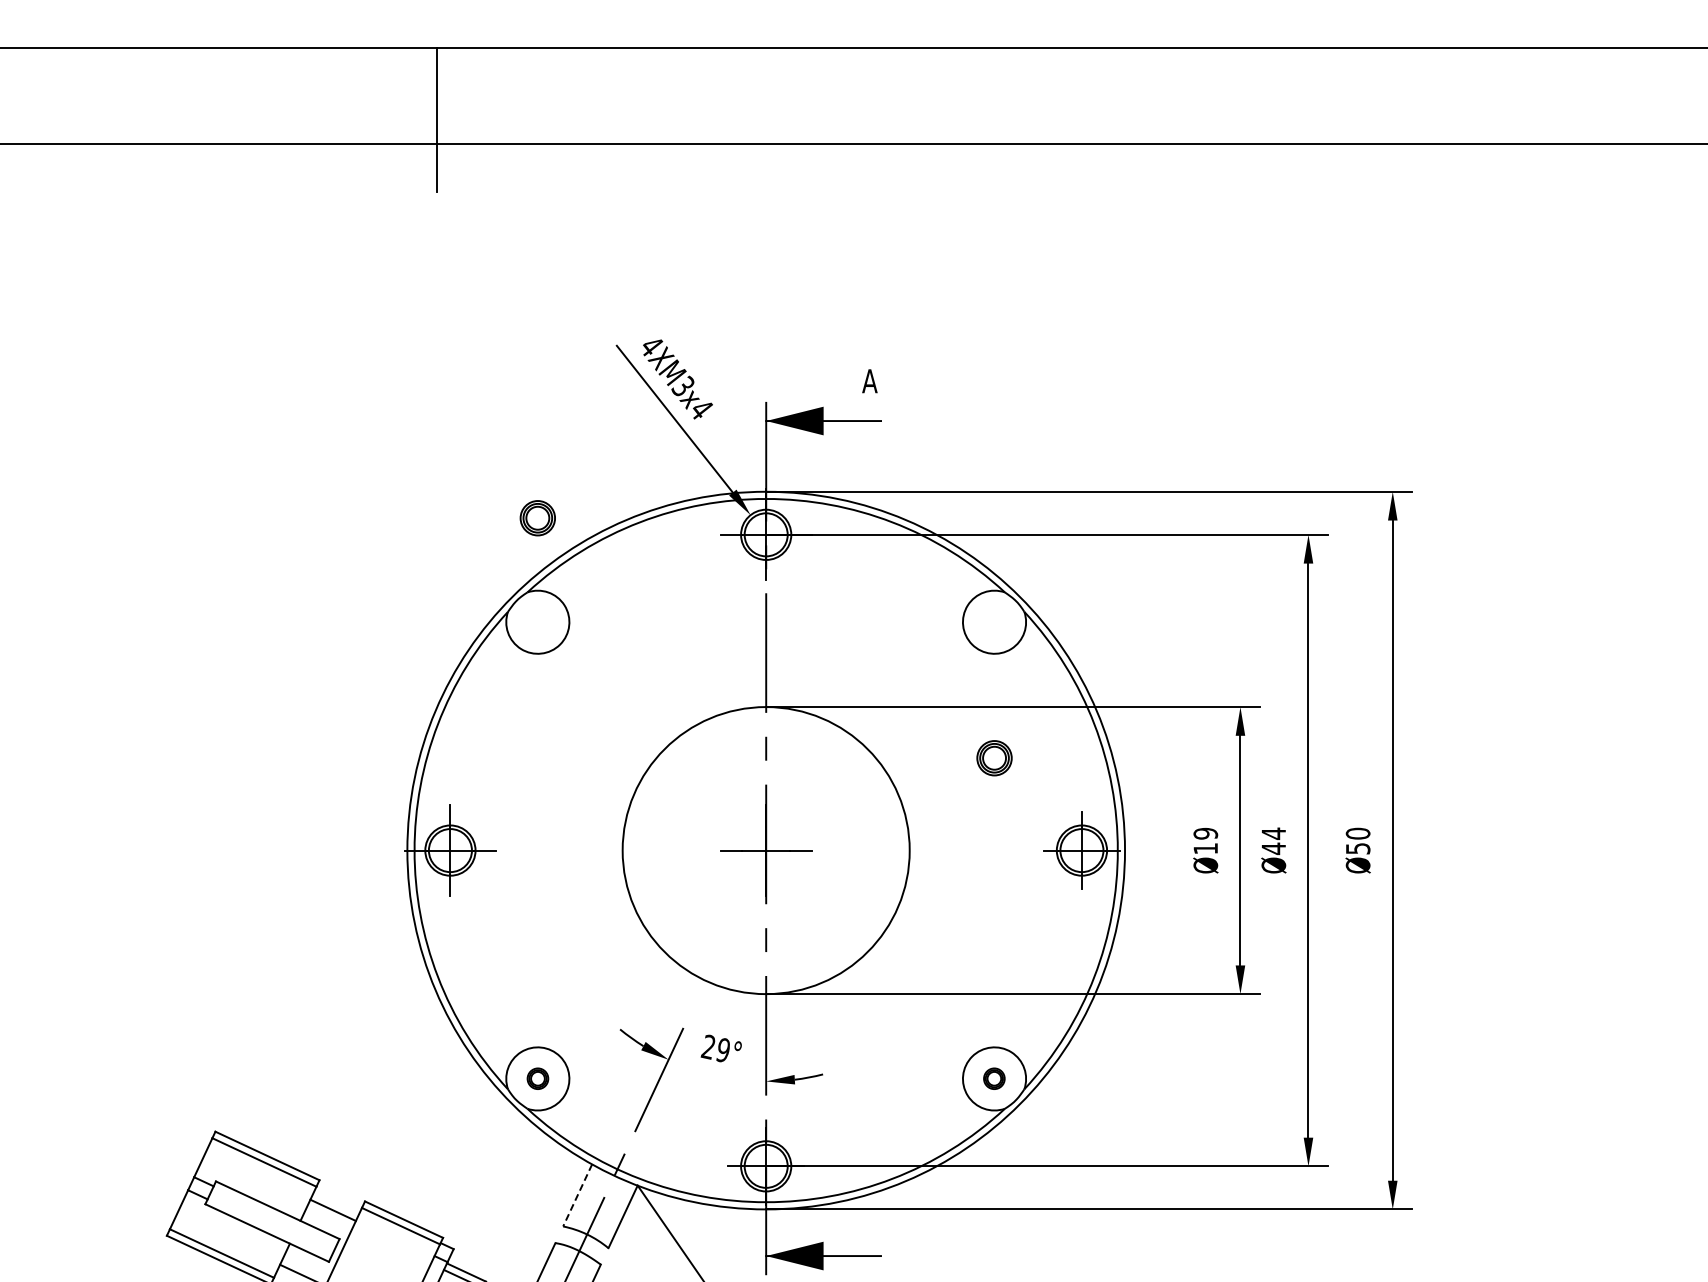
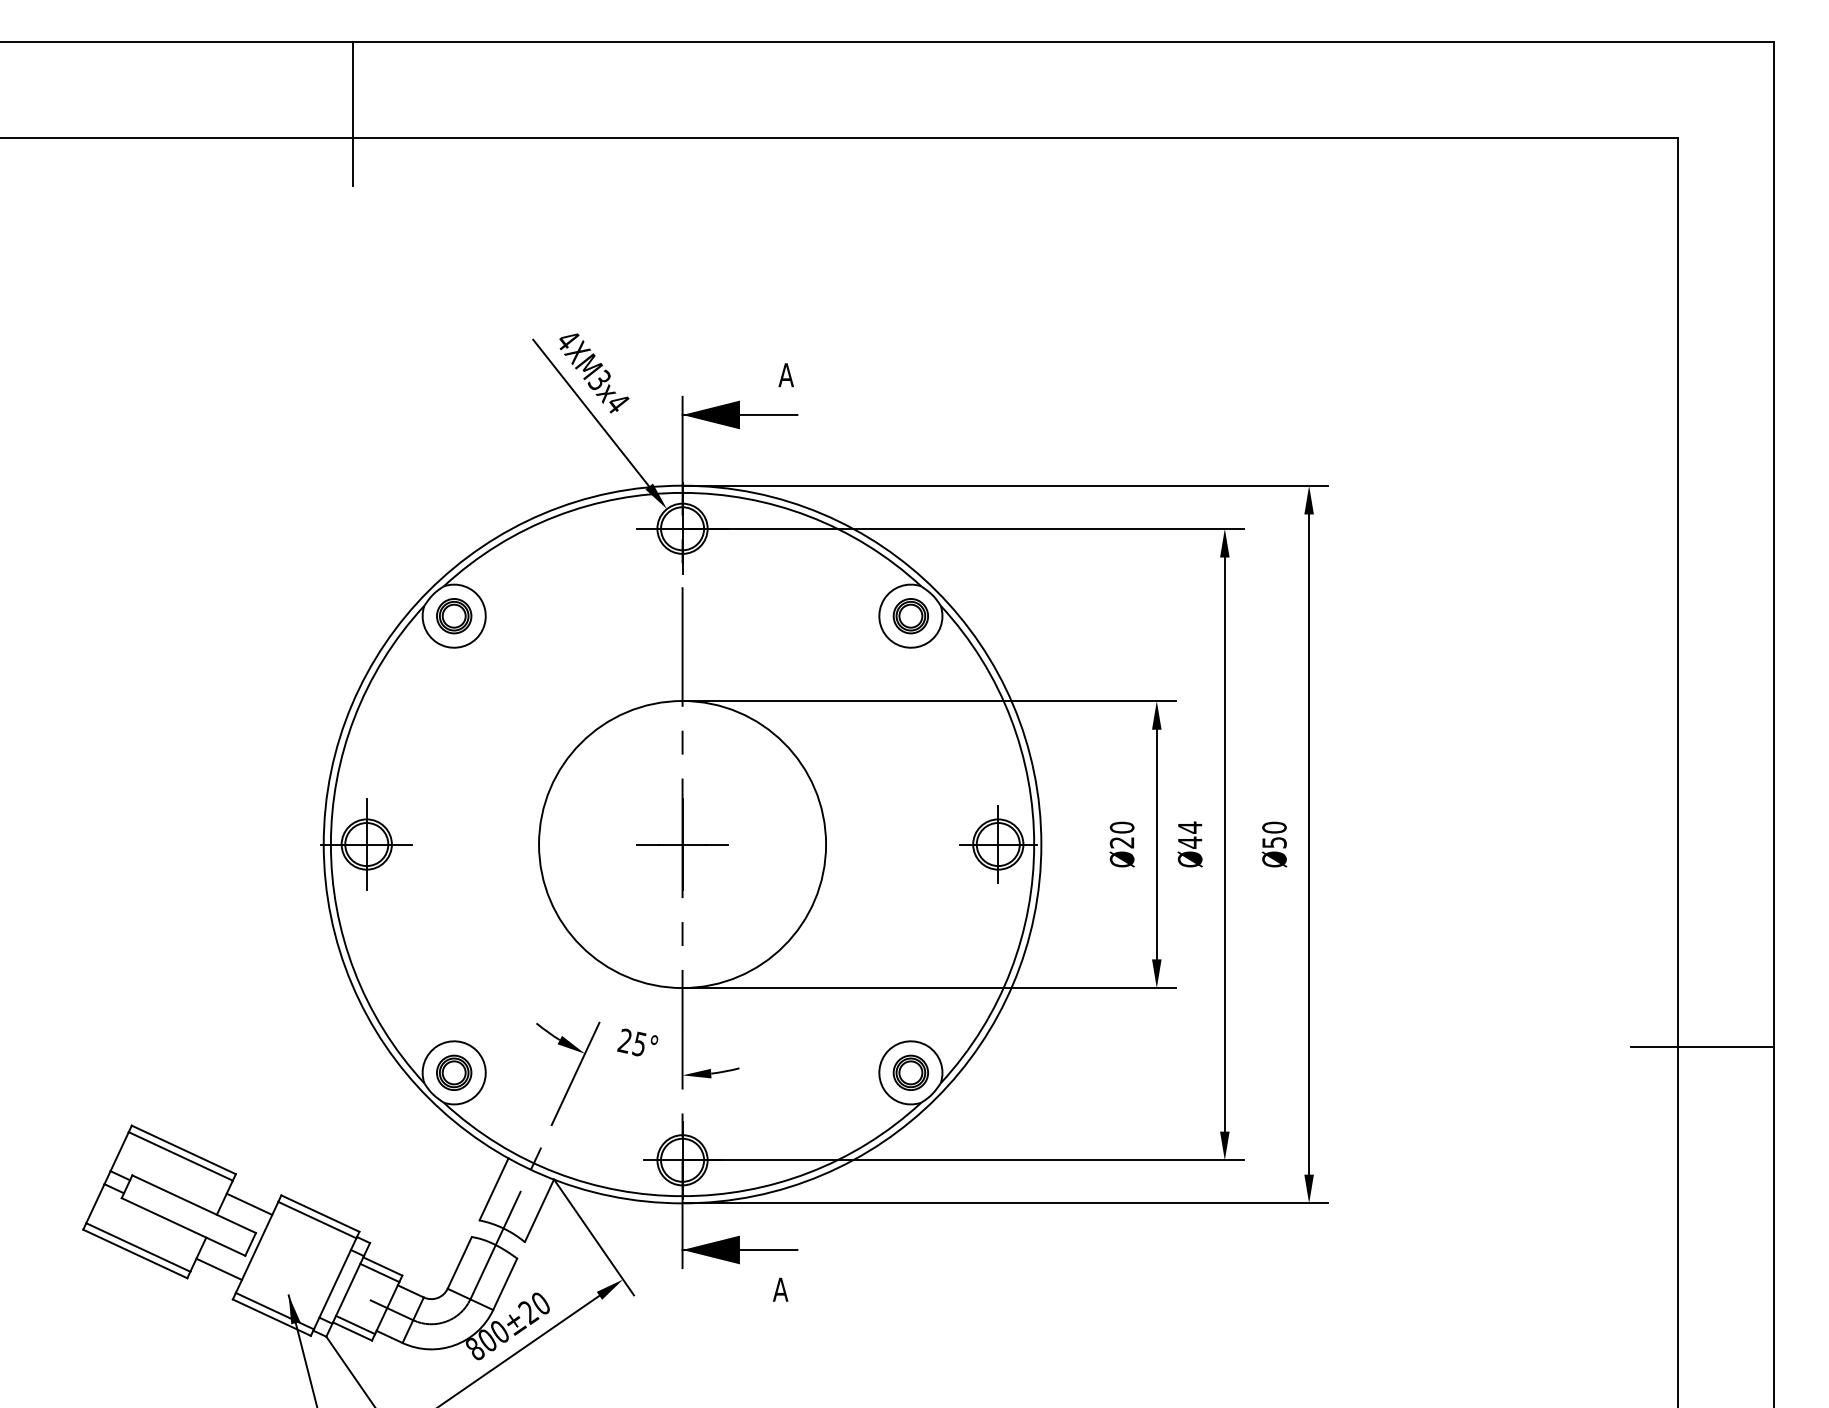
part: (538, 518) -> (454, 616), moved
part: (994, 758) -> (910, 616), moved
text: (1205, 840) -> (1121, 834), Ø19 -> Ø20
text: (723, 1049) -> (639, 1043), 29° -> 25°
part: (538, 1078) -> (454, 1072), size x1.67
part: (994, 1078) -> (910, 1072), size x1.67
line: (577, 1195) -> (493, 1189), dashed -> solid

